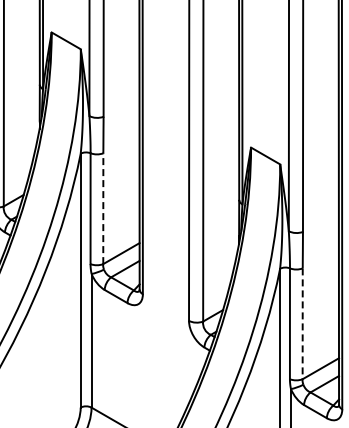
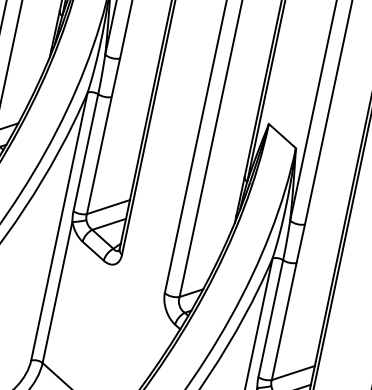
line: (103, 208) -> (99, 155), dashed -> solid
line: (302, 324) -> (283, 322), dashed -> solid

